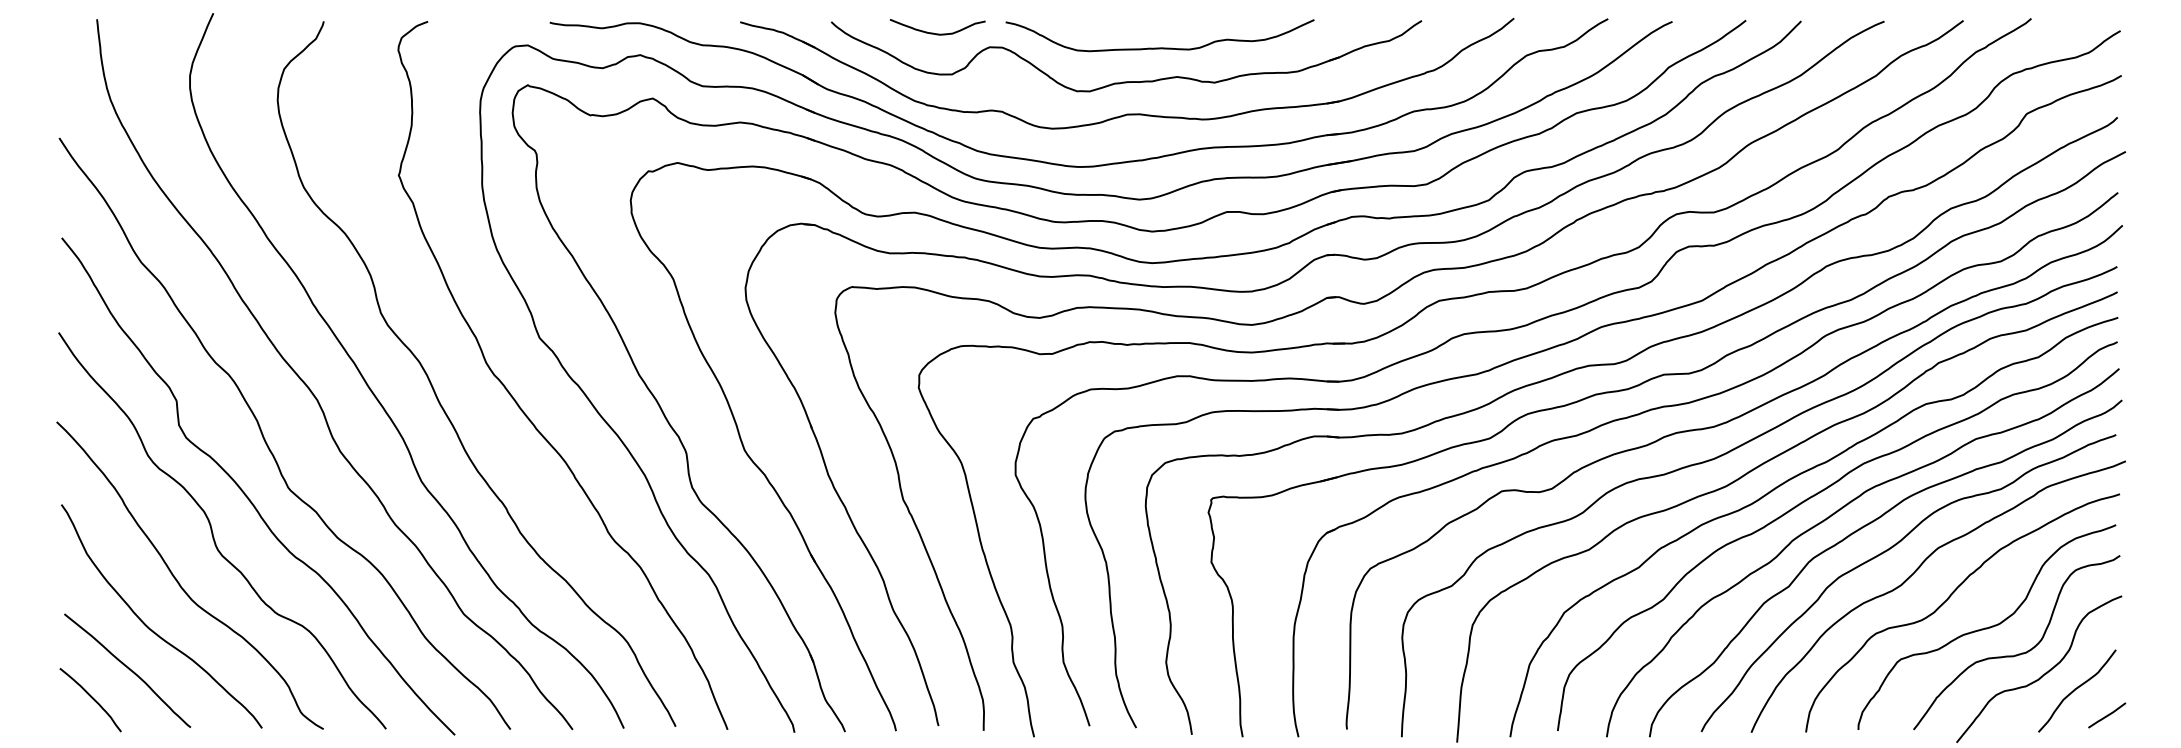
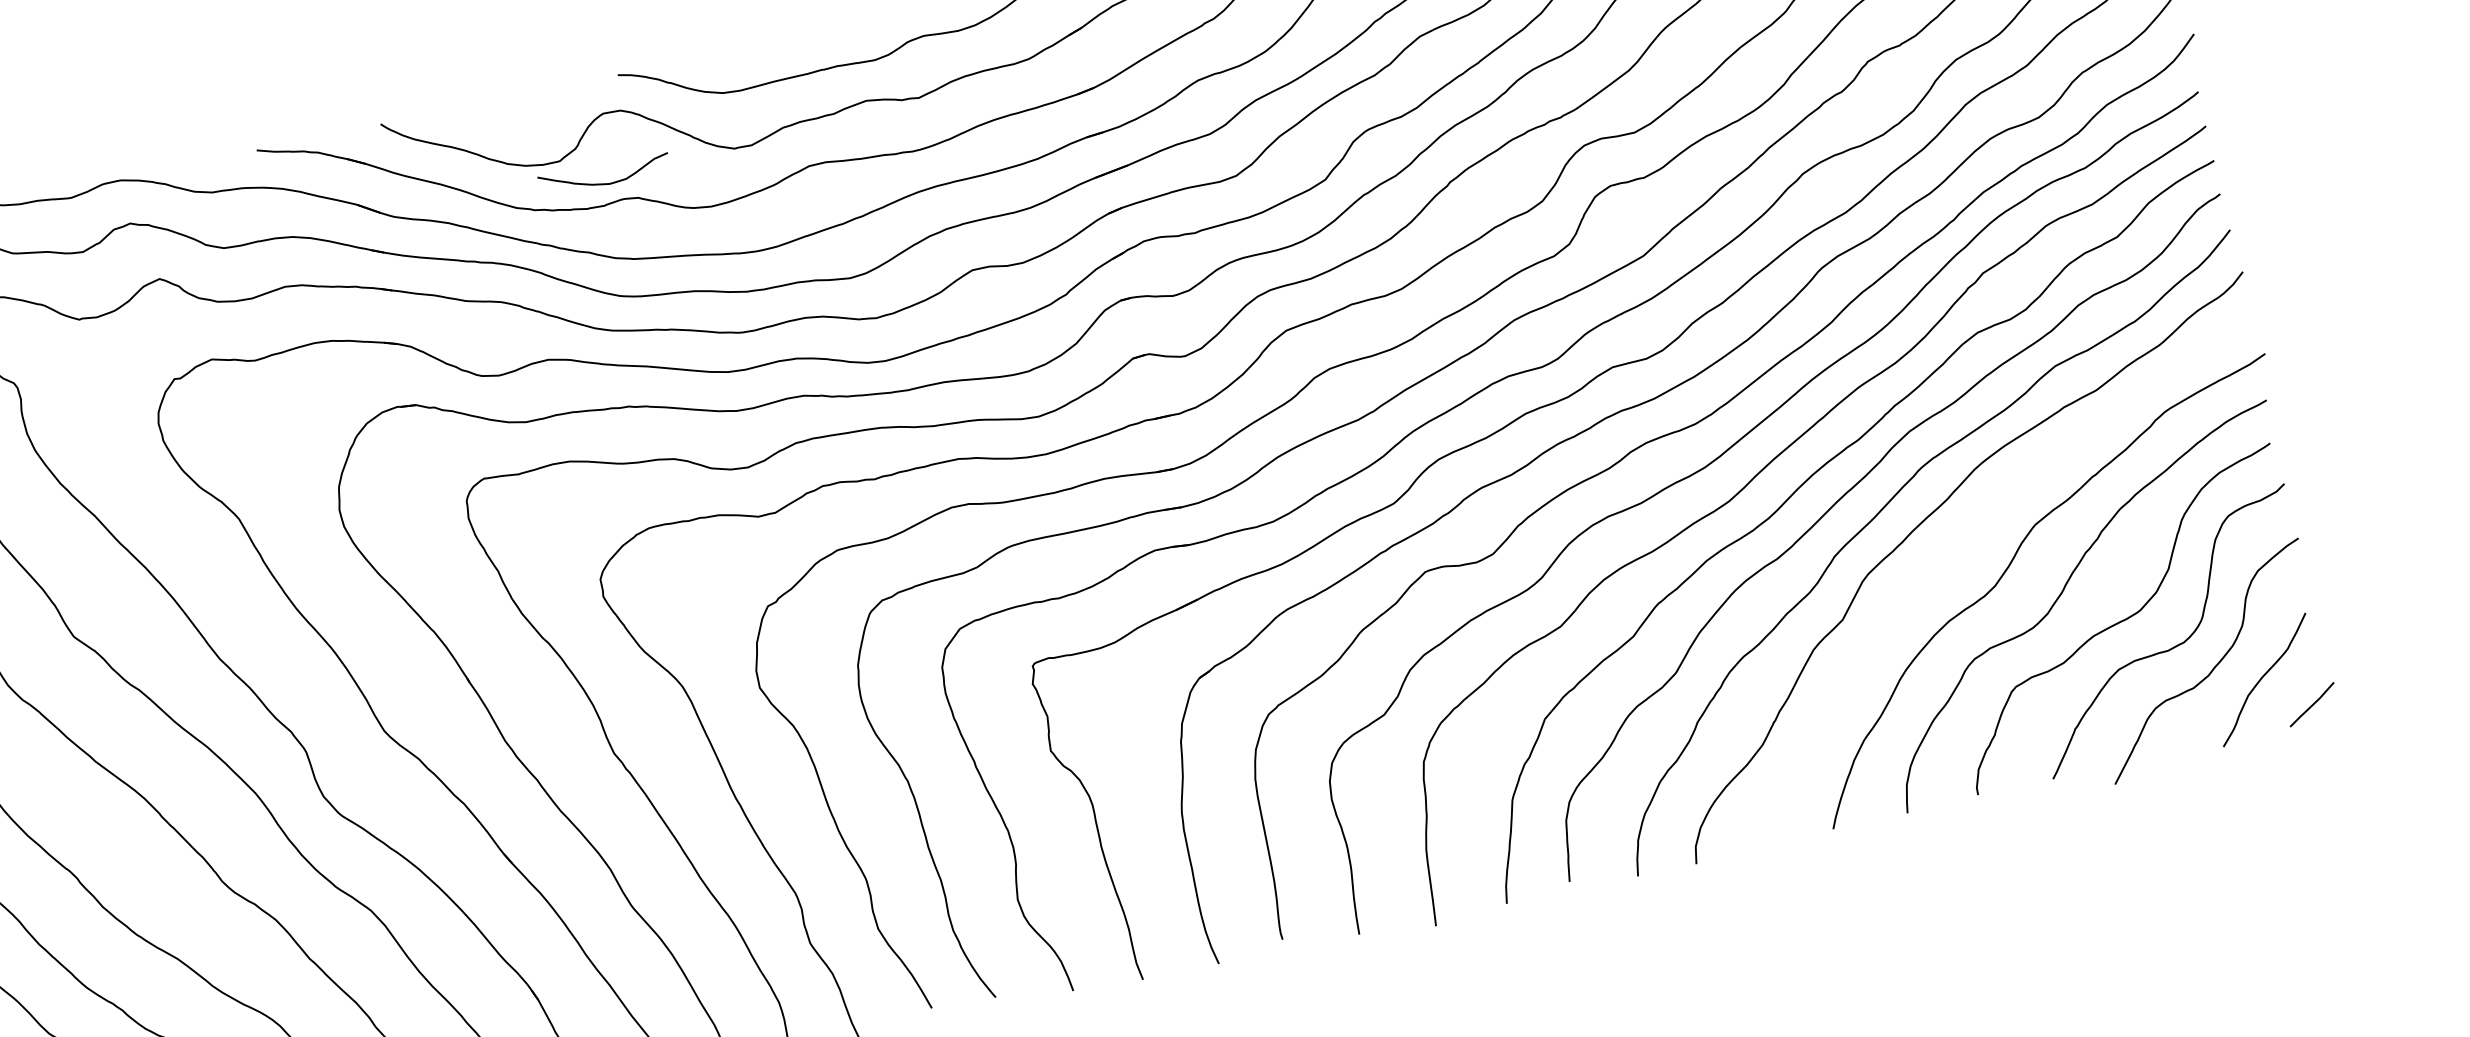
curve: (937, 33) -> (605, 182), moved
curve: (1889, 550) -> (1969, 542), removed

